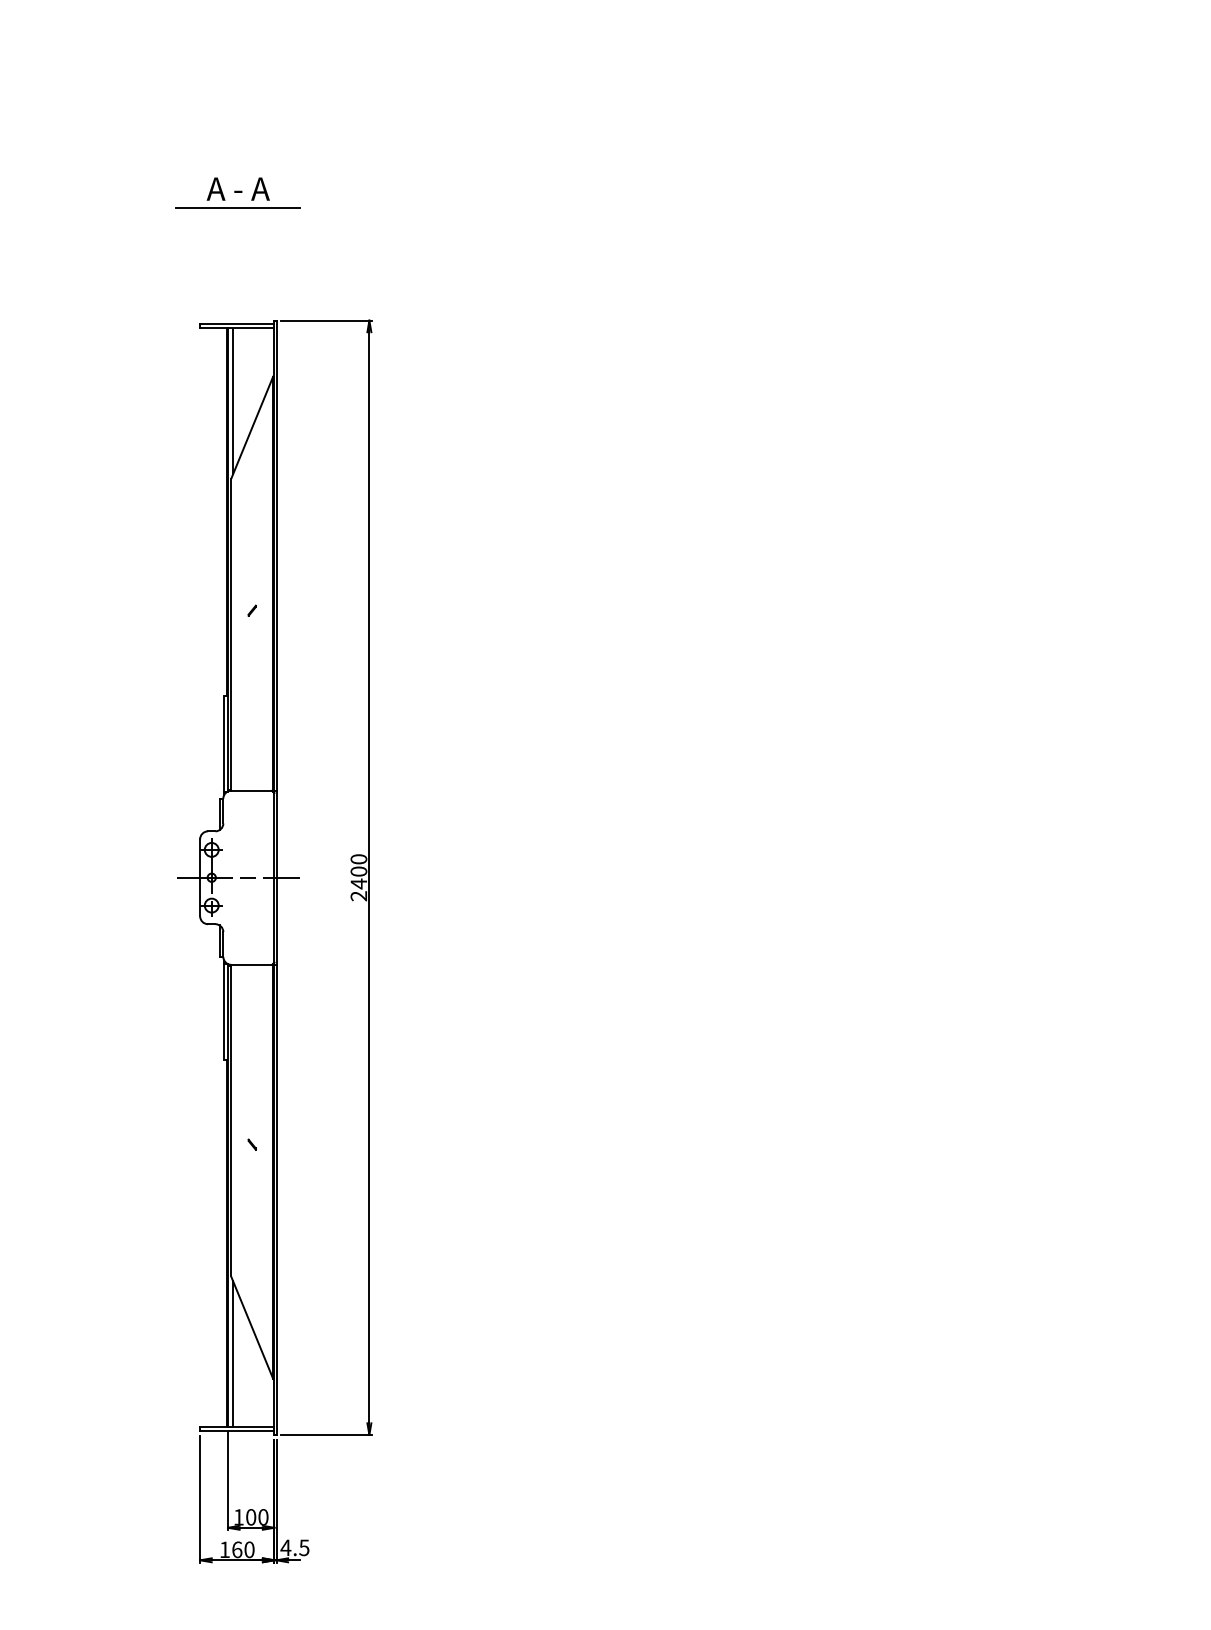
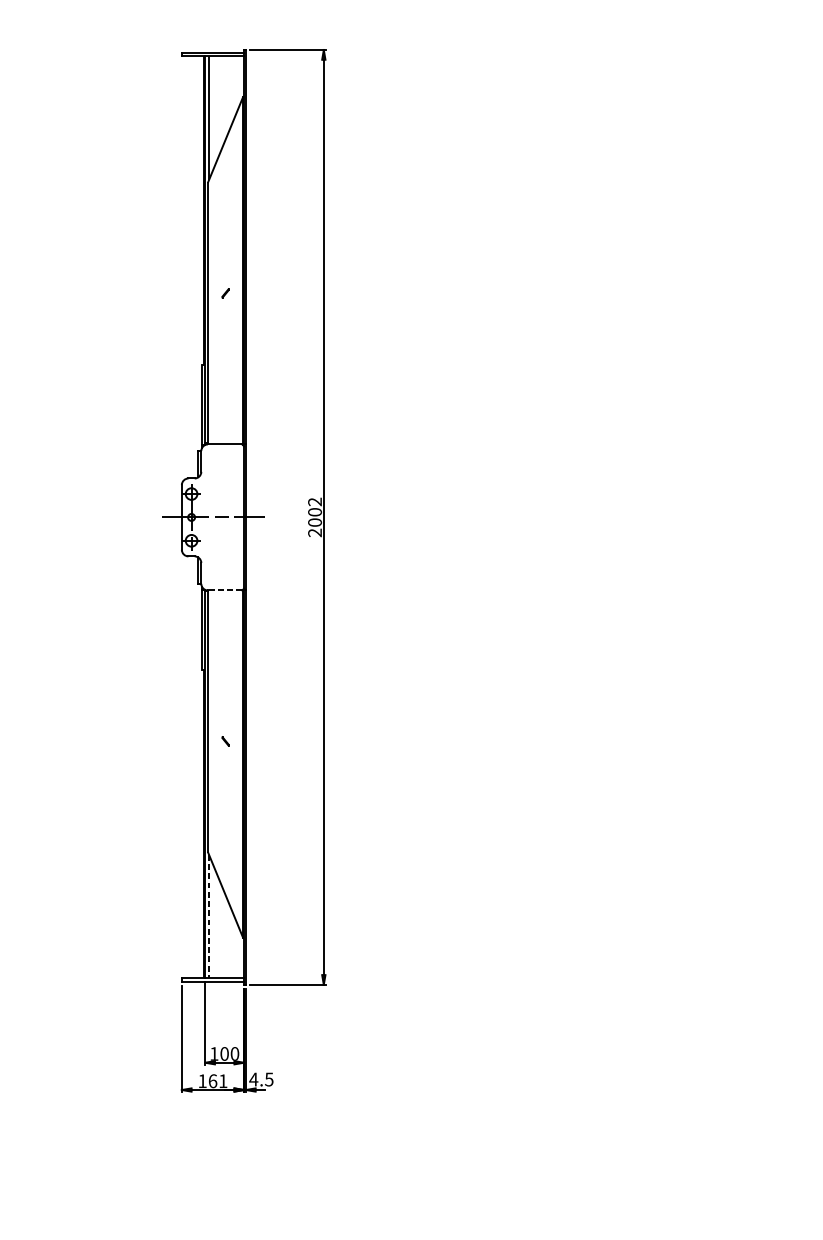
text: (358, 871) -> (314, 512), 2400 -> 2002
line: (251, 964) -> (224, 590), solid -> dashed
line: (232, 1353) -> (208, 916), solid -> dashed
text: (249, 1549) -> (223, 1080), 160 -> 161

